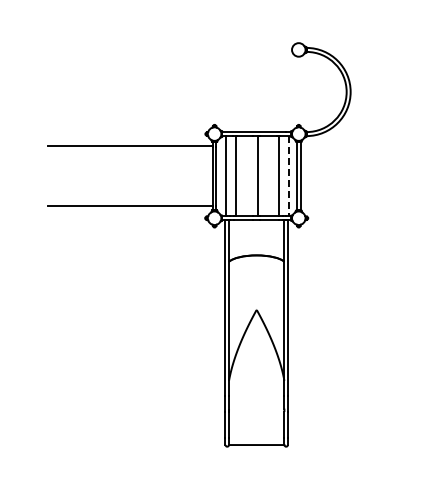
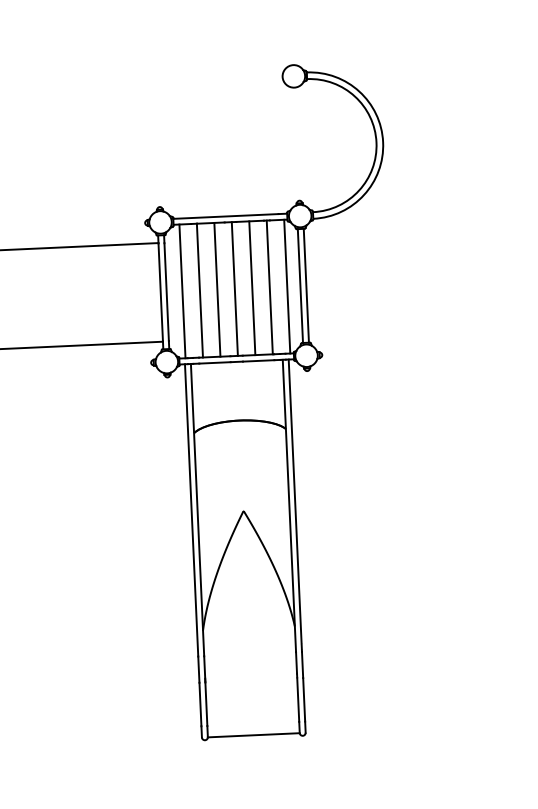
line: (246, 175) -> (216, 288), added
line: (268, 175) -> (253, 287), added
line: (289, 176) -> (287, 287), dashed -> solid

